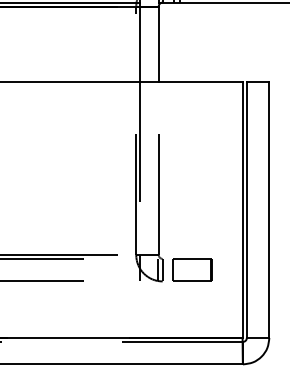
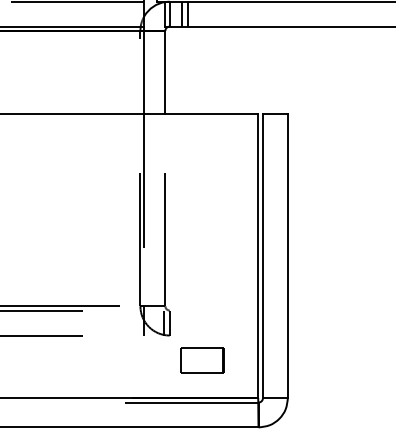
part: (192, 270) -> (202, 360), moved

